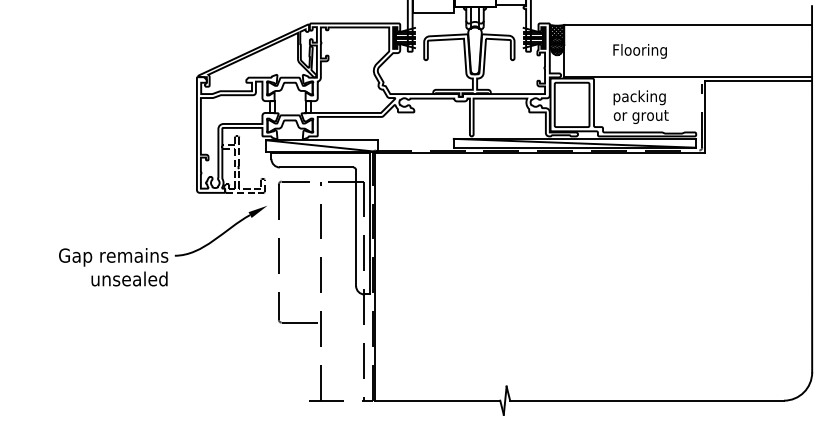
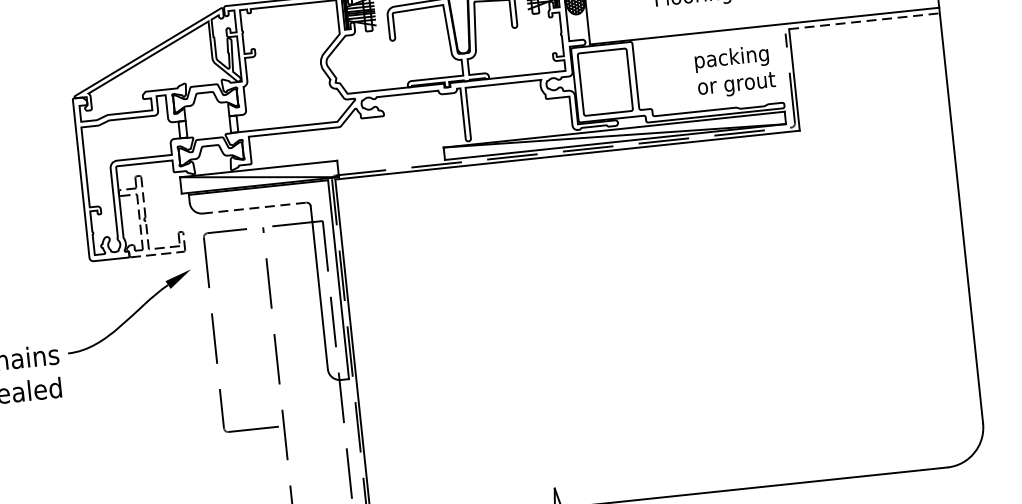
line: (758, 81) -> (864, 21), solid -> dashed
text: (640, 106) -> (734, 70), moved
line: (316, 167) -> (254, 208), solid -> dashed

